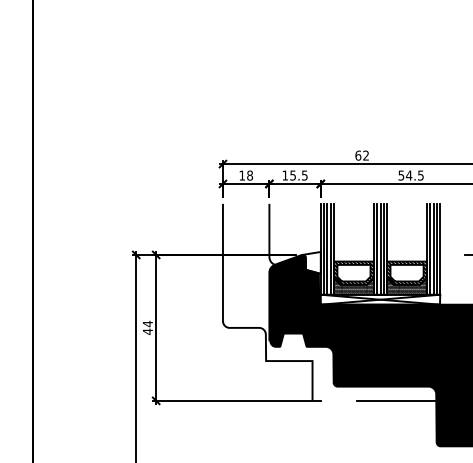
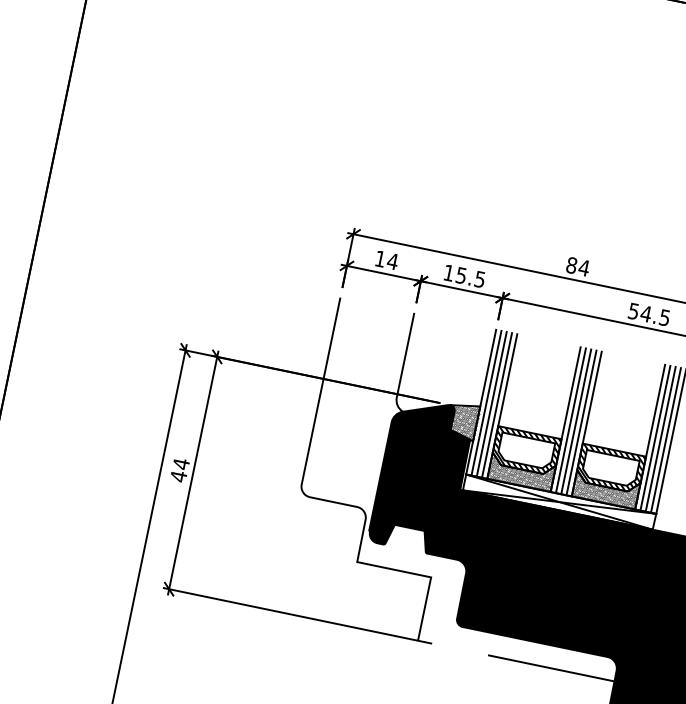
text: (362, 155) -> (578, 266), 62 -> 84
text: (249, 175) -> (391, 261), 18 -> 14
hatch: (312, 262) -> (463, 420), added

